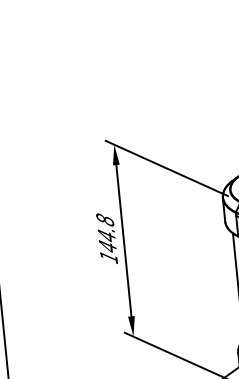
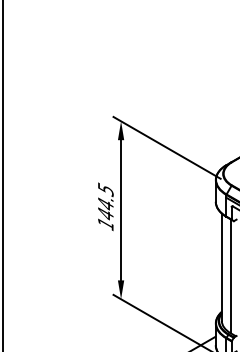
text: (104, 219) -> (105, 189), 144.8 -> 144.5

